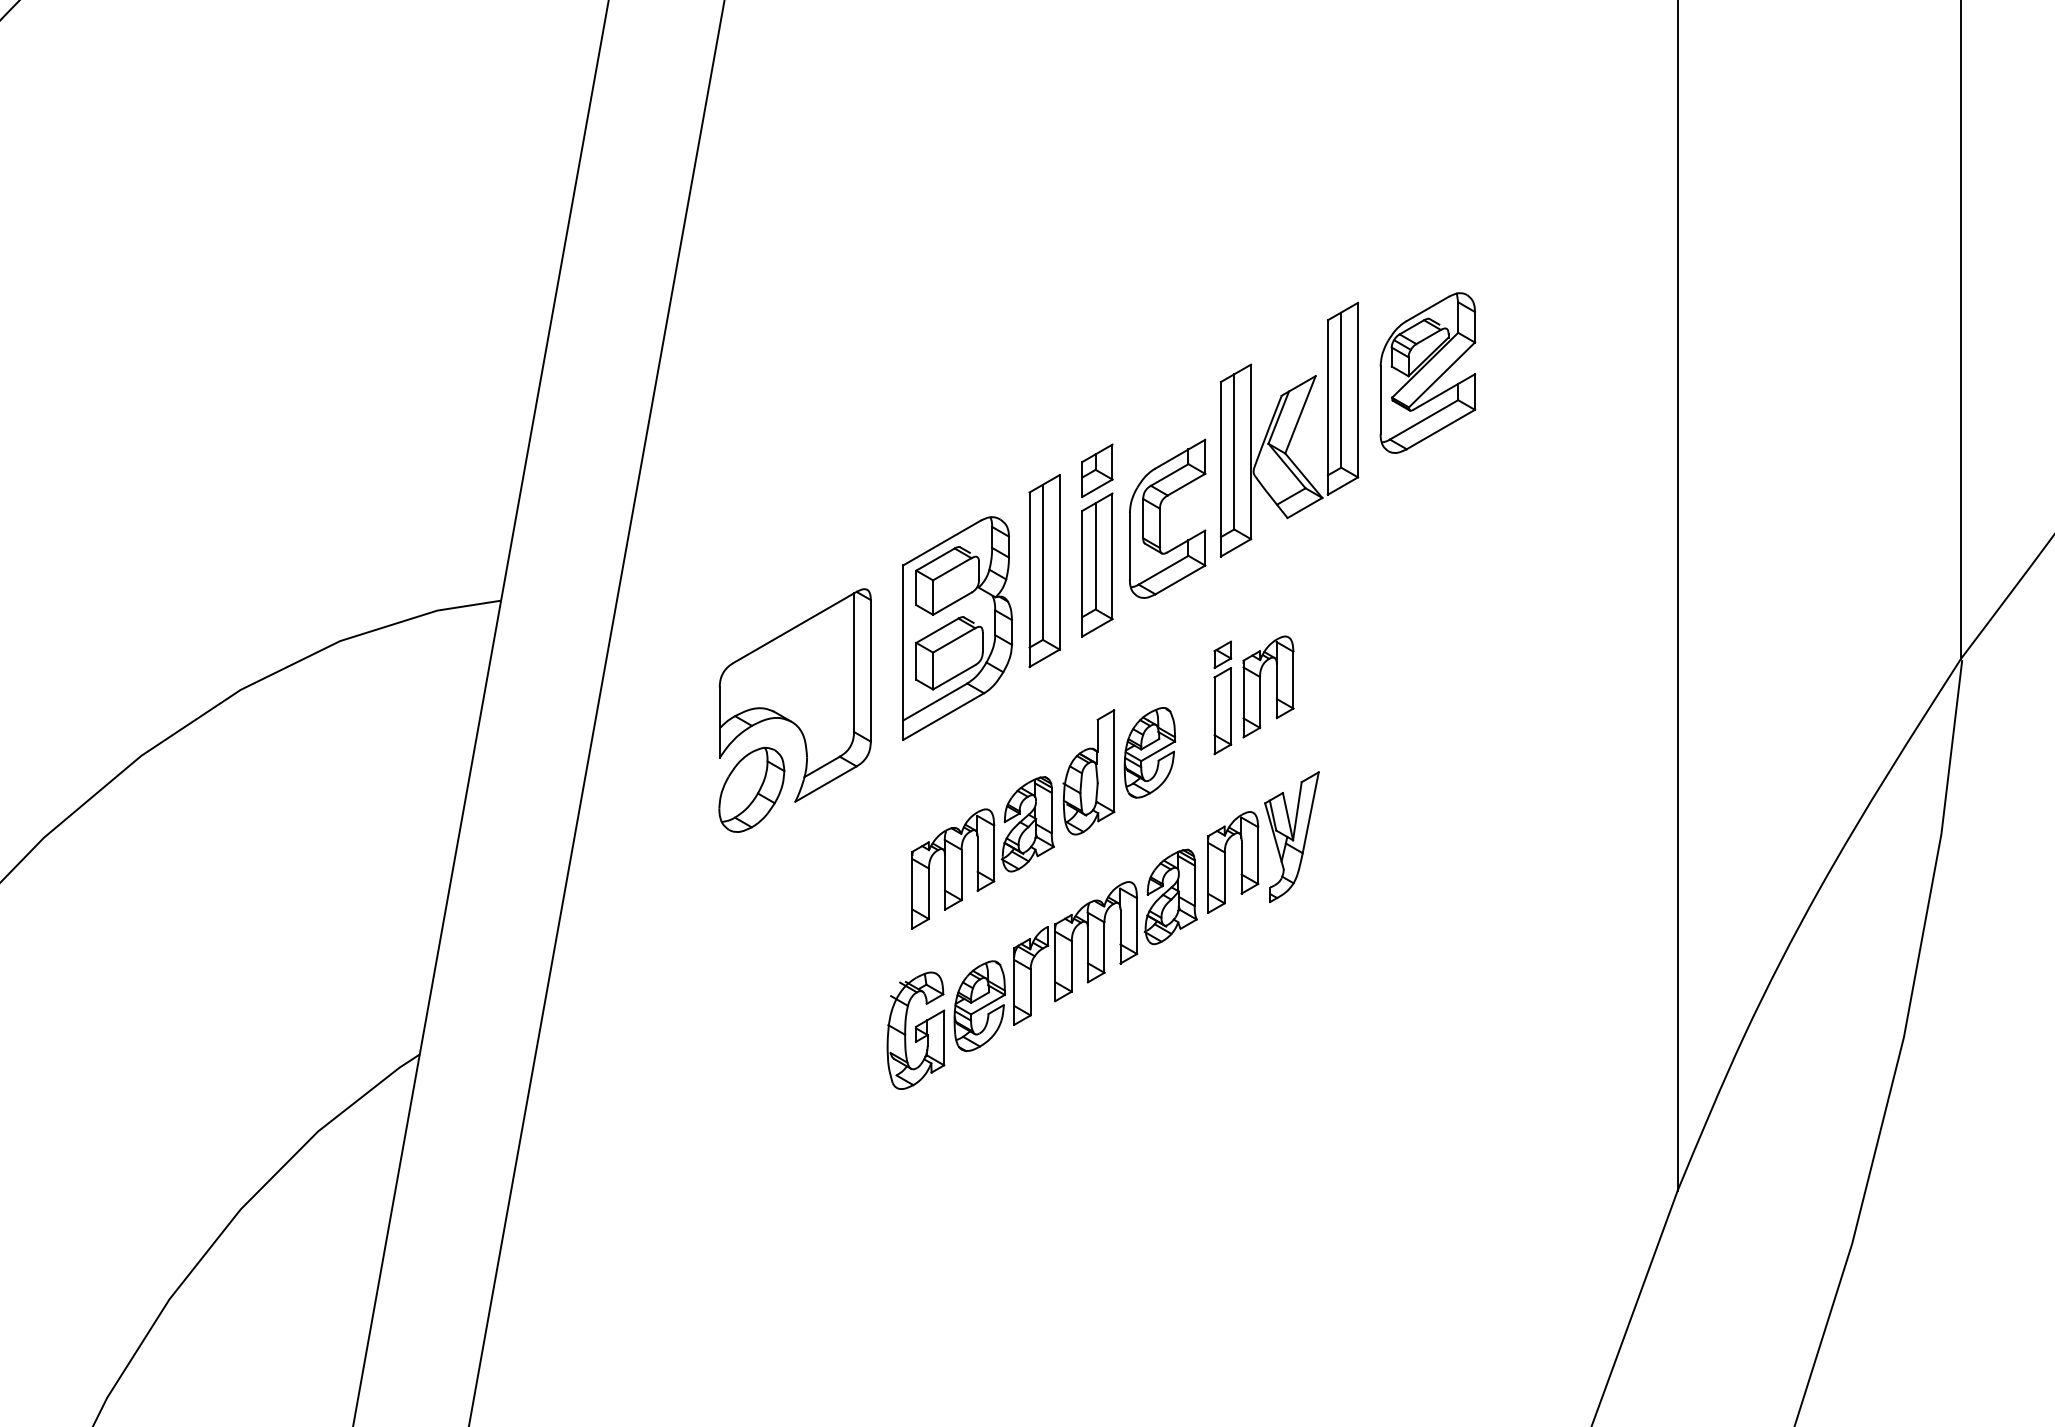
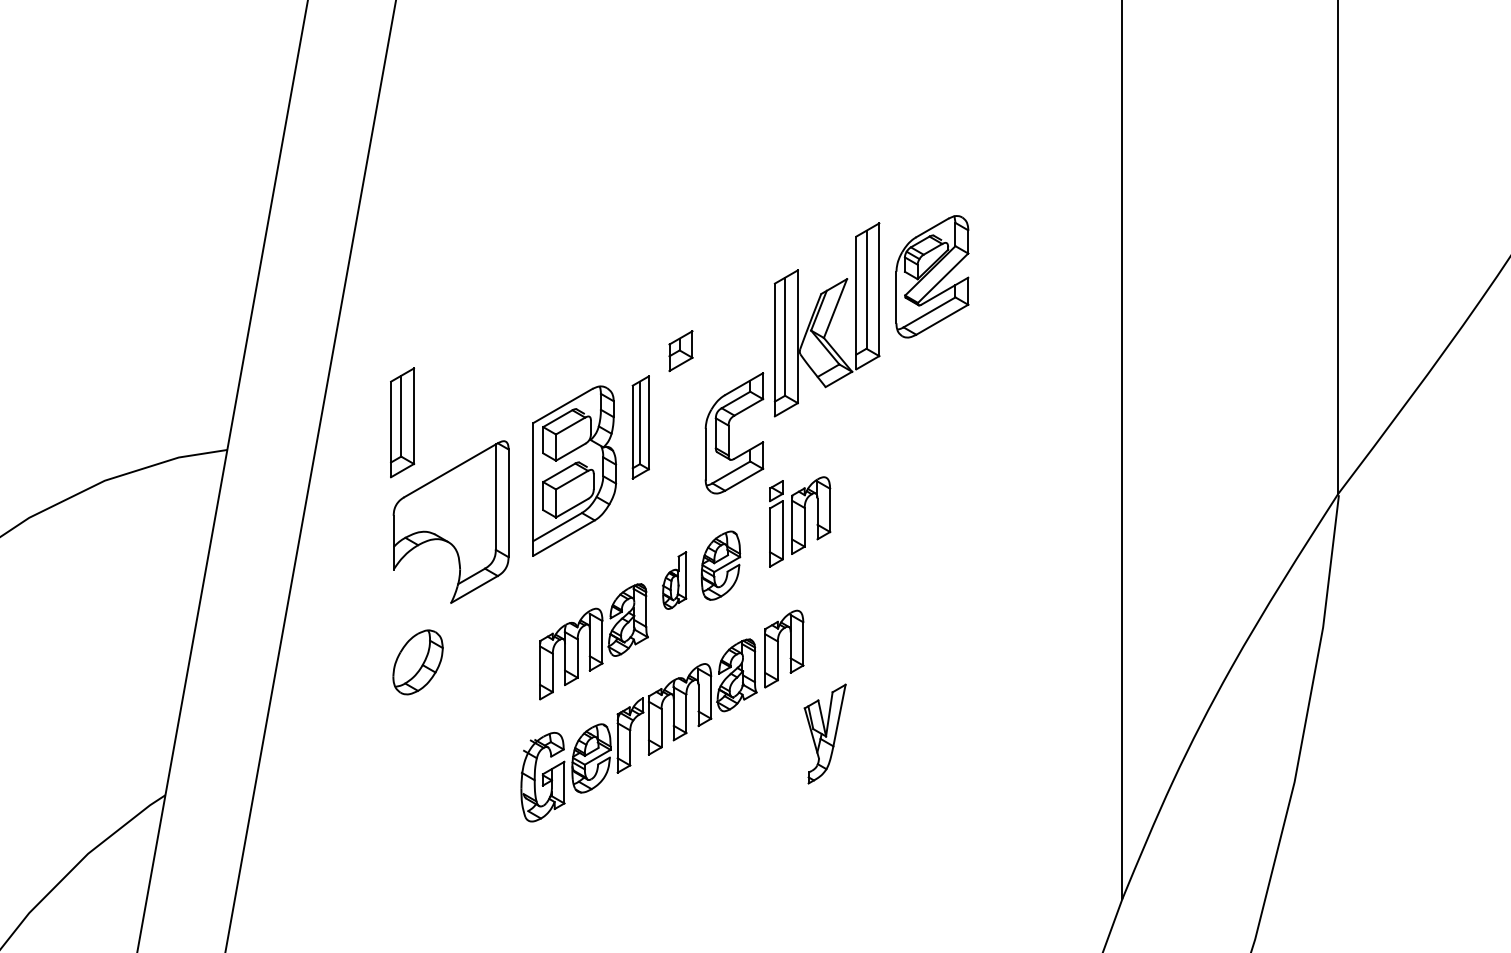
part: (1160, 518) -> (729, 433), moved
part: (1097, 564) -> (402, 422), moved
part: (1044, 571) -> (640, 427), size x0.7
part: (1088, 772) -> (674, 580), size x0.6
part: (751, 789) -> (417, 662), moved
part: (1291, 836) -> (824, 733), moved

